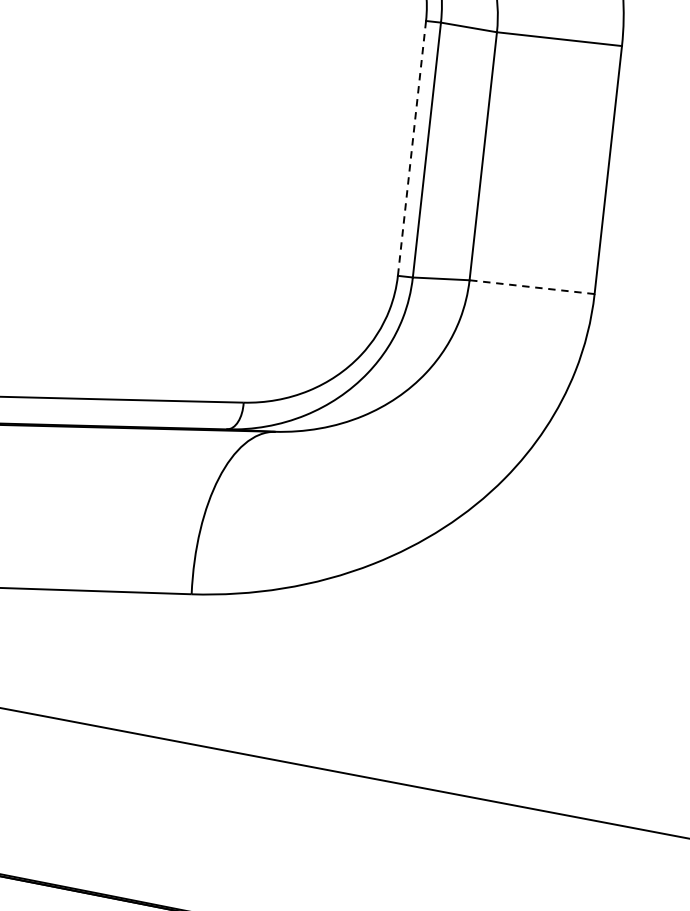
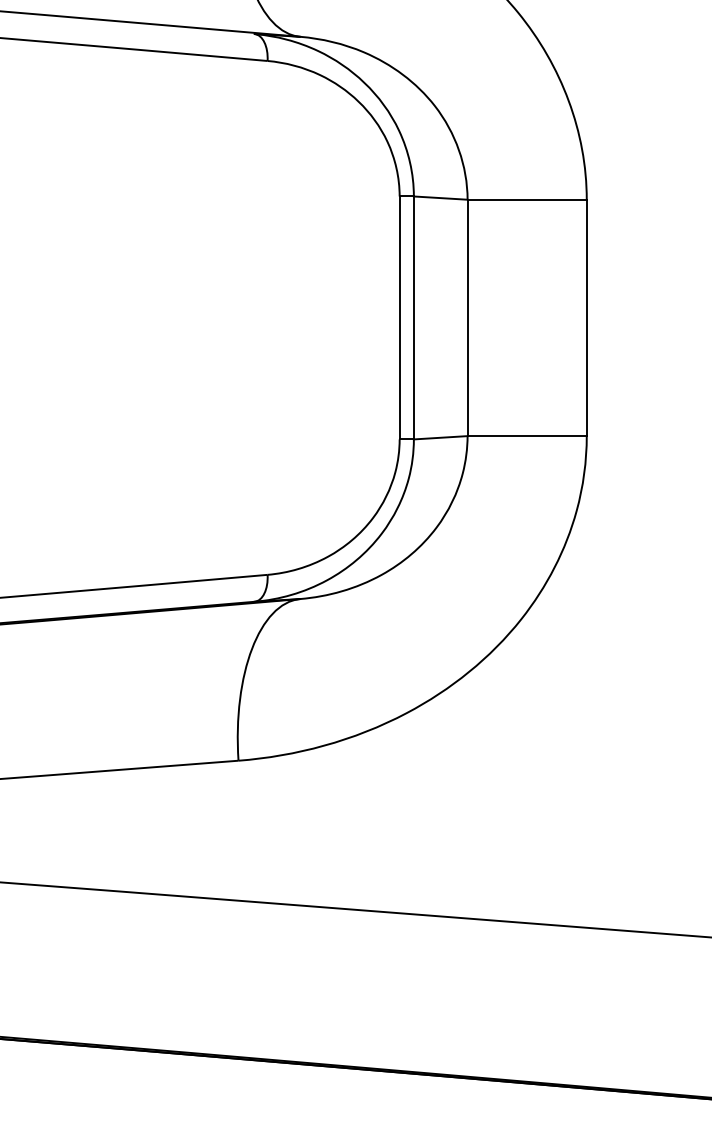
line: (411, 148) -> (399, 318), dashed -> solid
line: (532, 287) -> (527, 436), dashed -> solid

